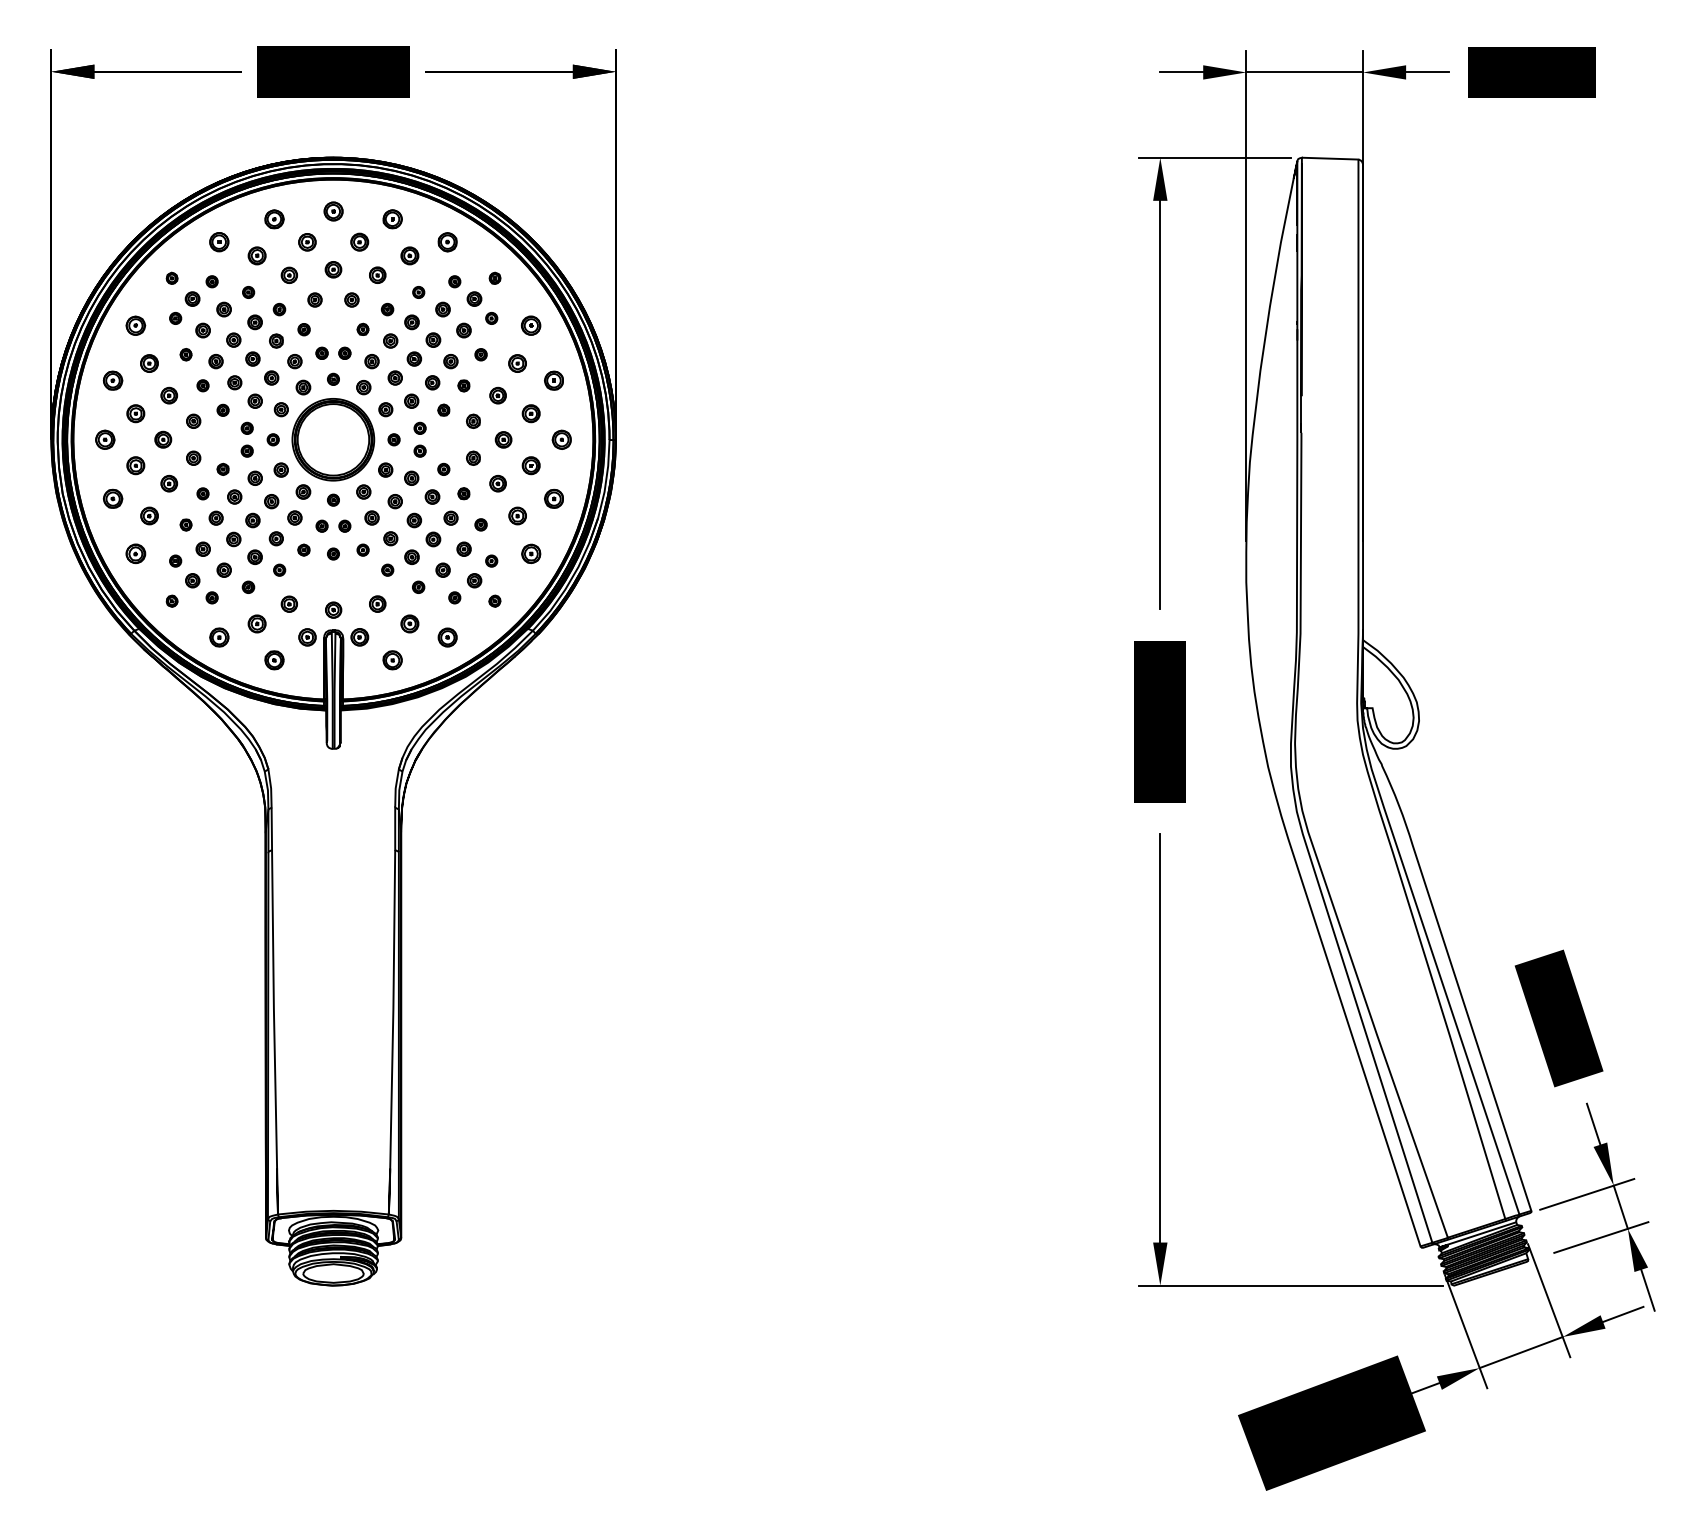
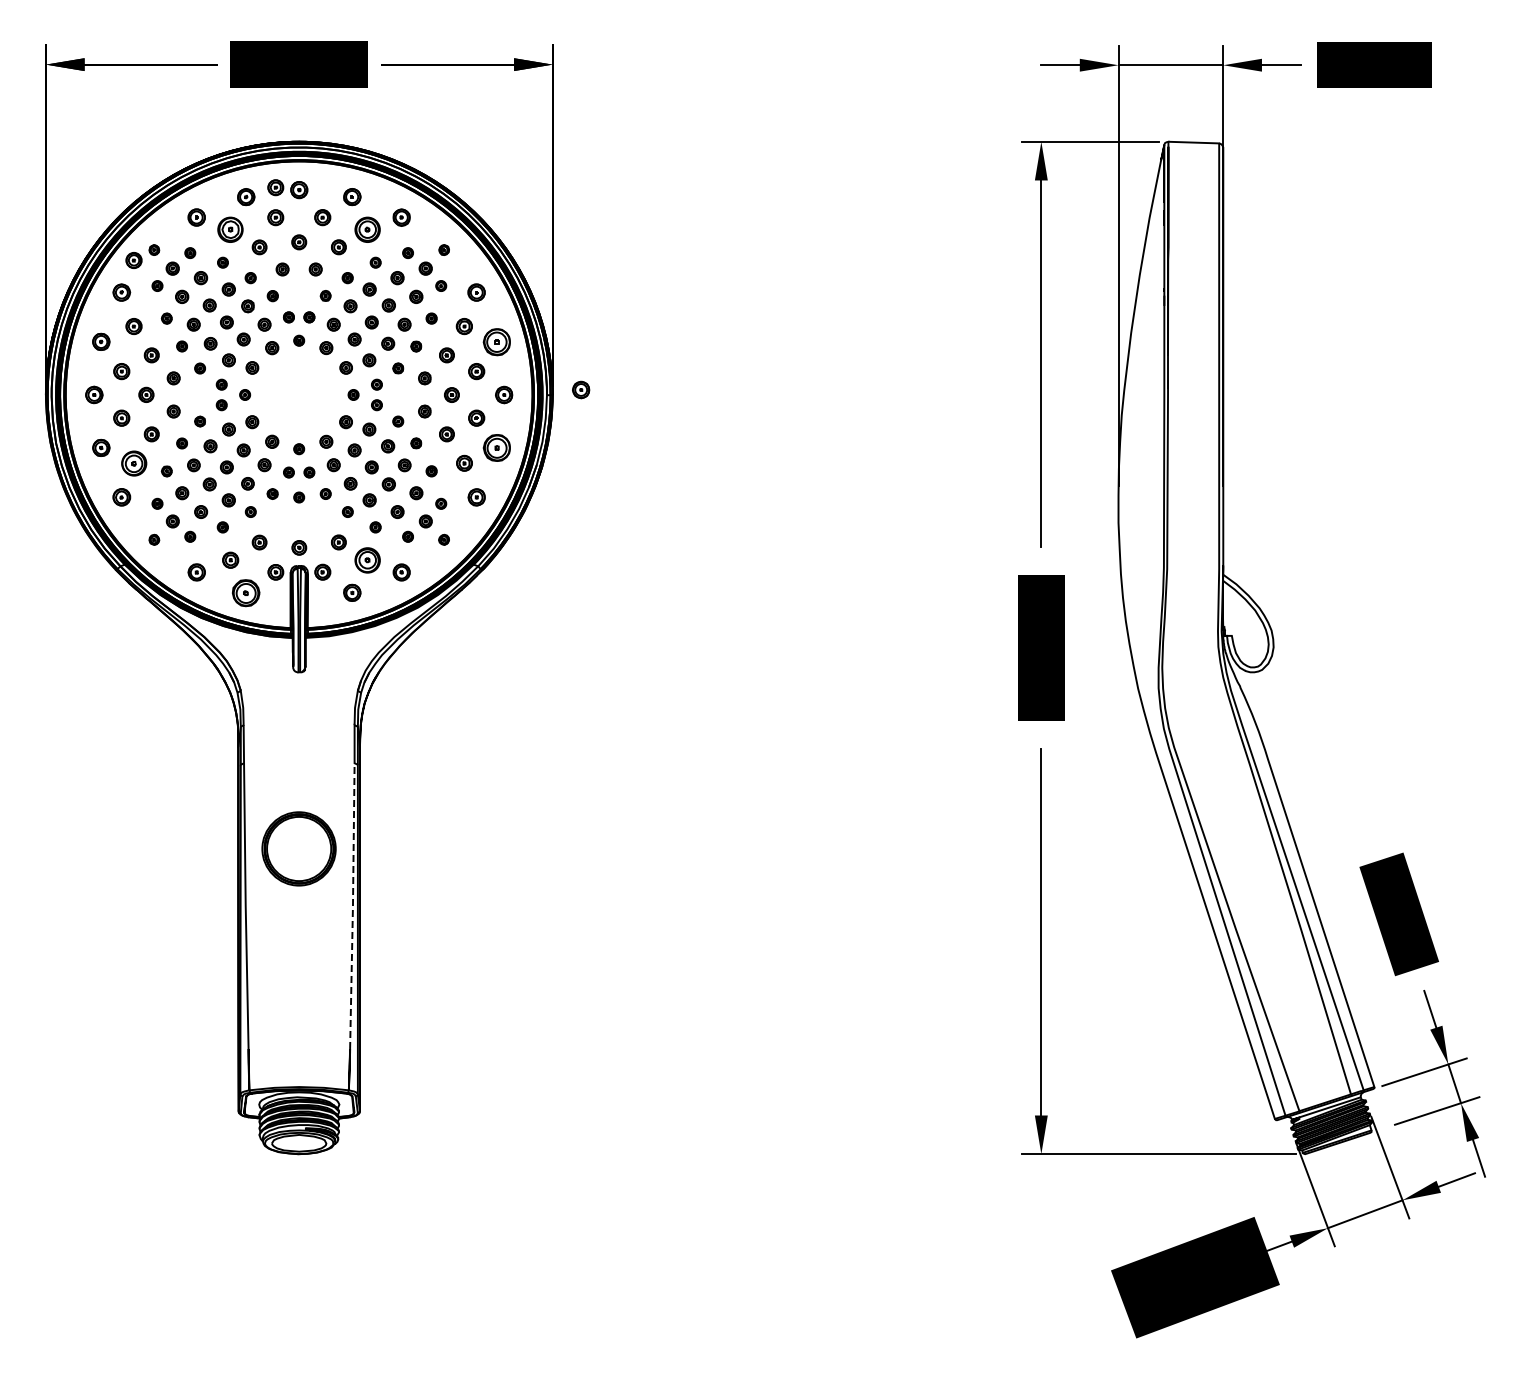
part: (307, 208) -> (275, 187), added
part: (256, 255) -> (230, 229), size x1.6
part: (409, 255) -> (367, 229), size x1.6
part: (148, 289) -> (133, 260), added
part: (554, 380) -> (497, 341), size x1.6
part: (648, 433) -> (581, 389), added
part: (332, 439) -> (298, 848), moved
part: (554, 498) -> (497, 447), size x1.6
part: (148, 515) -> (133, 462), size x1.6
part: (409, 623) -> (367, 559), size x1.6
part: (274, 659) -> (246, 592), size x1.6
line: (392, 1009) -> (352, 906), solid -> dashed

